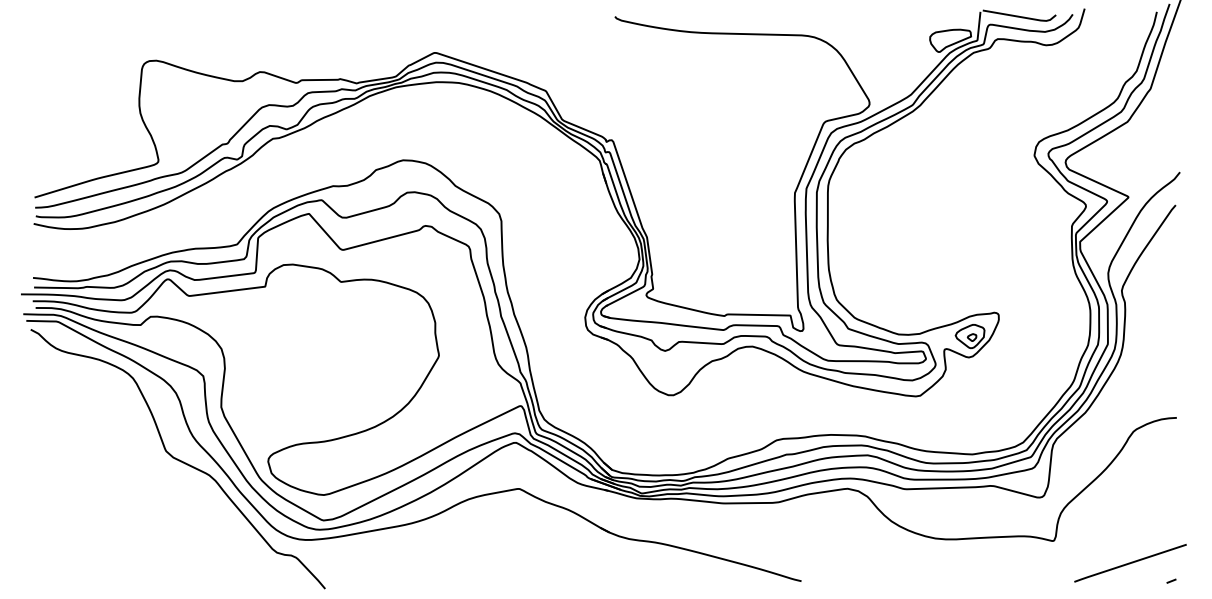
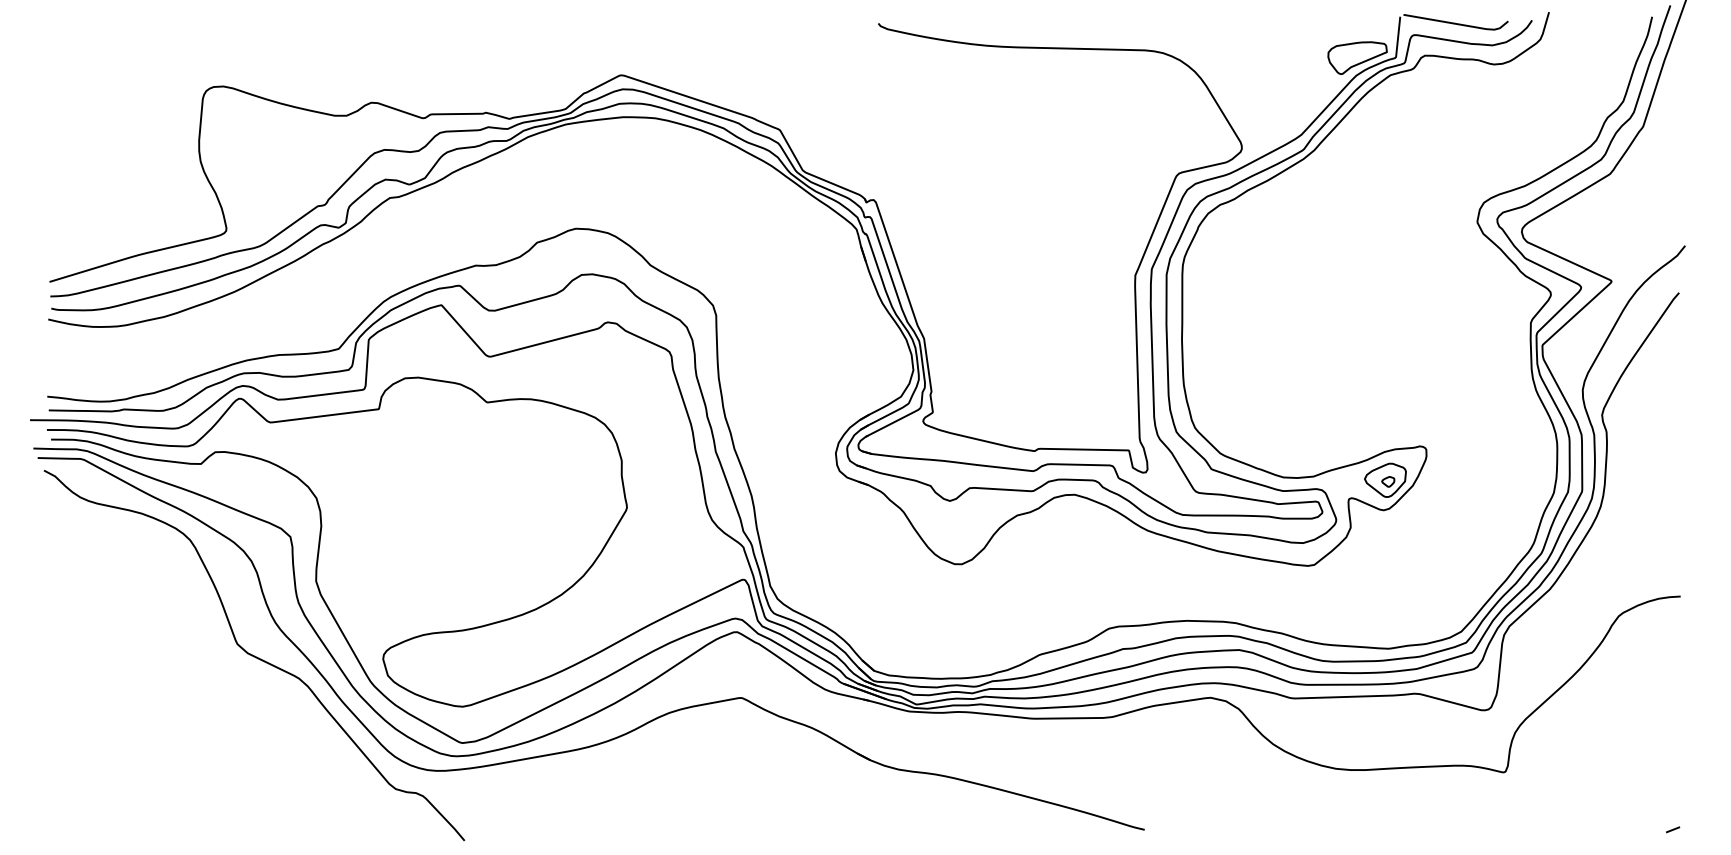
line: (1130, 563) -> (1614, 804), removed

